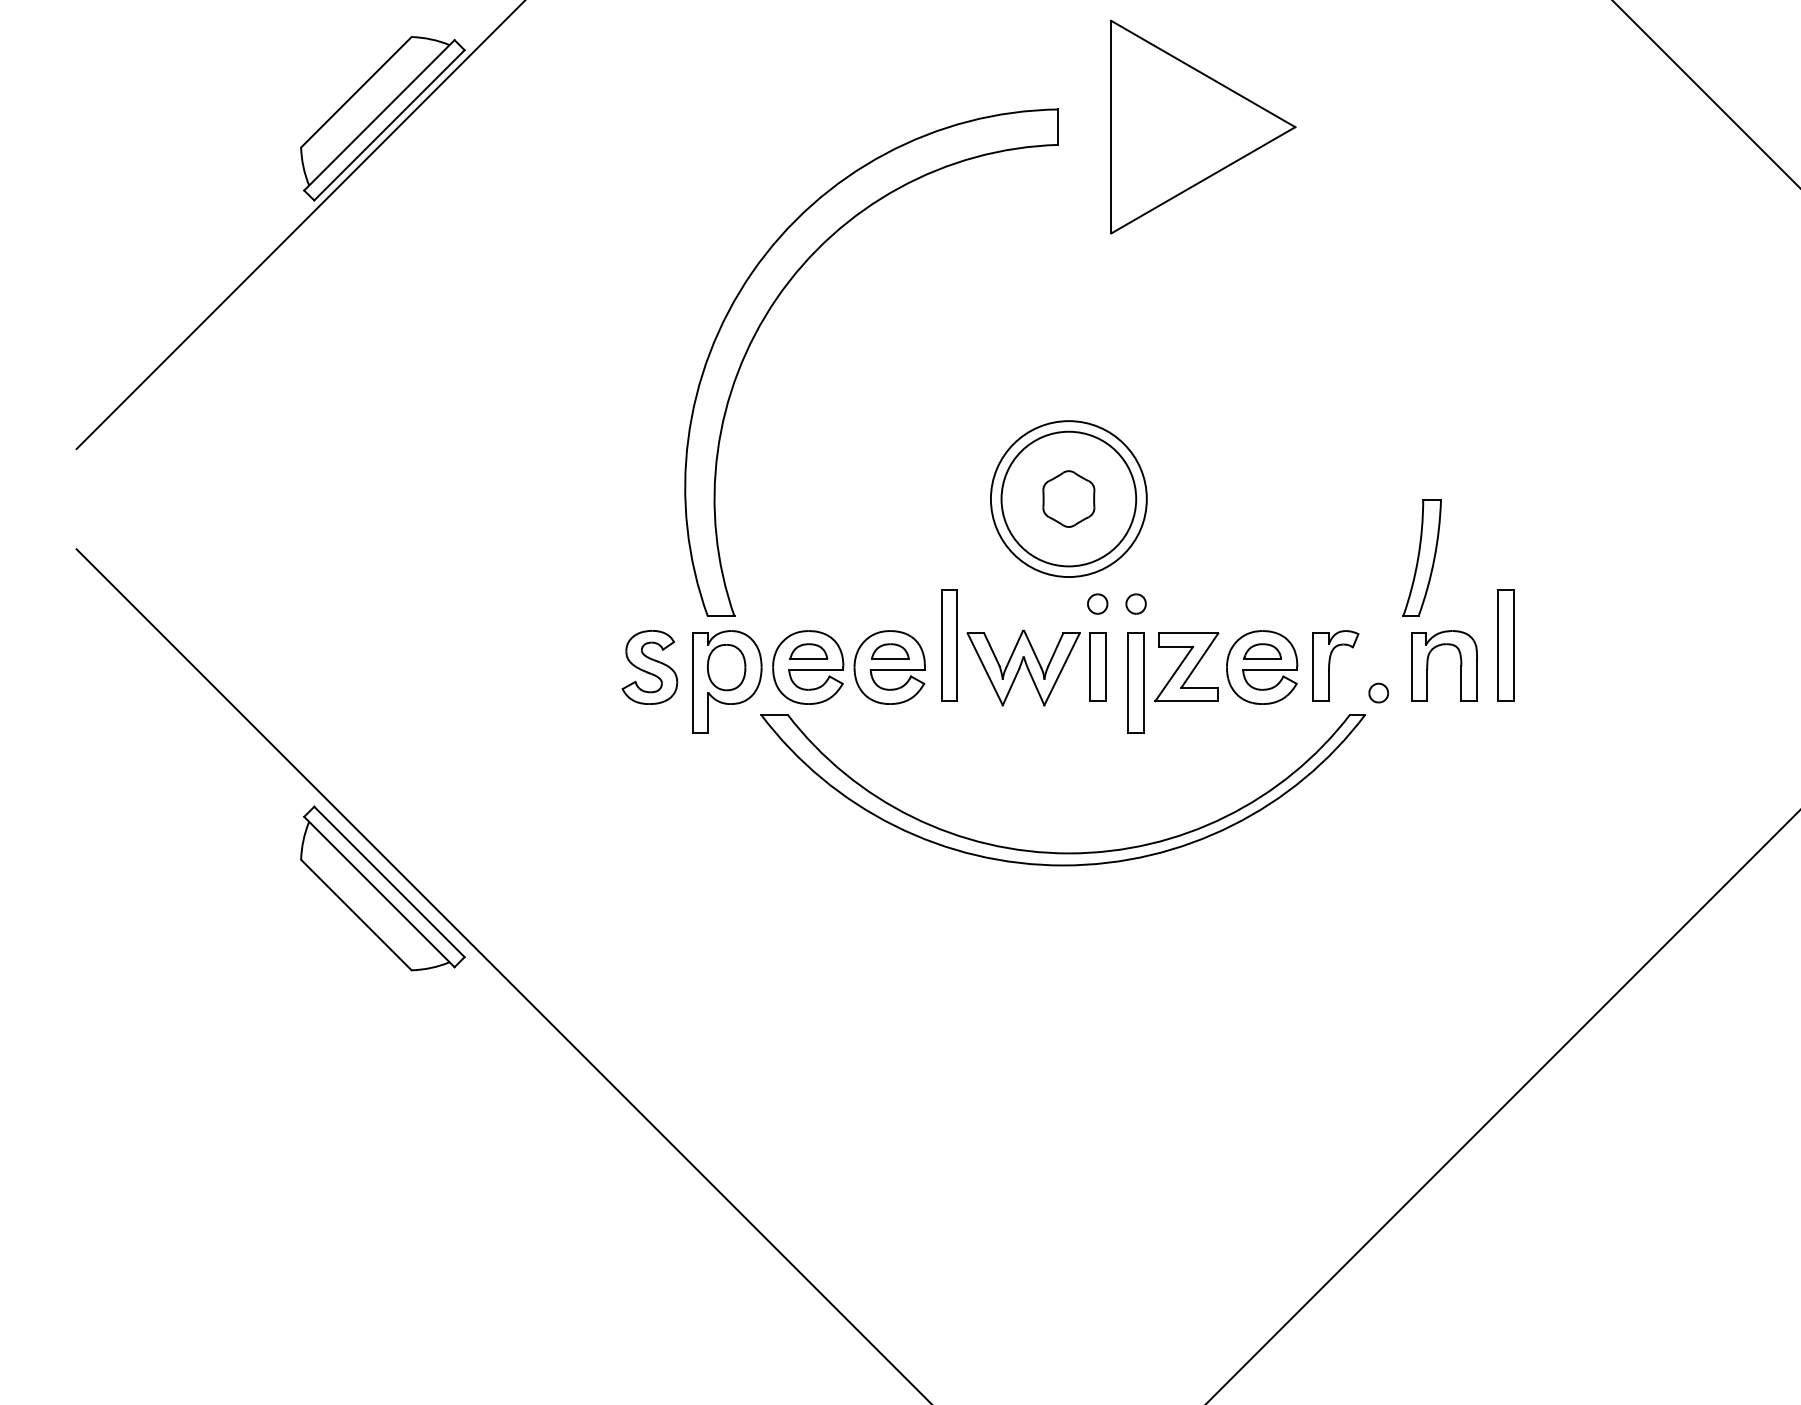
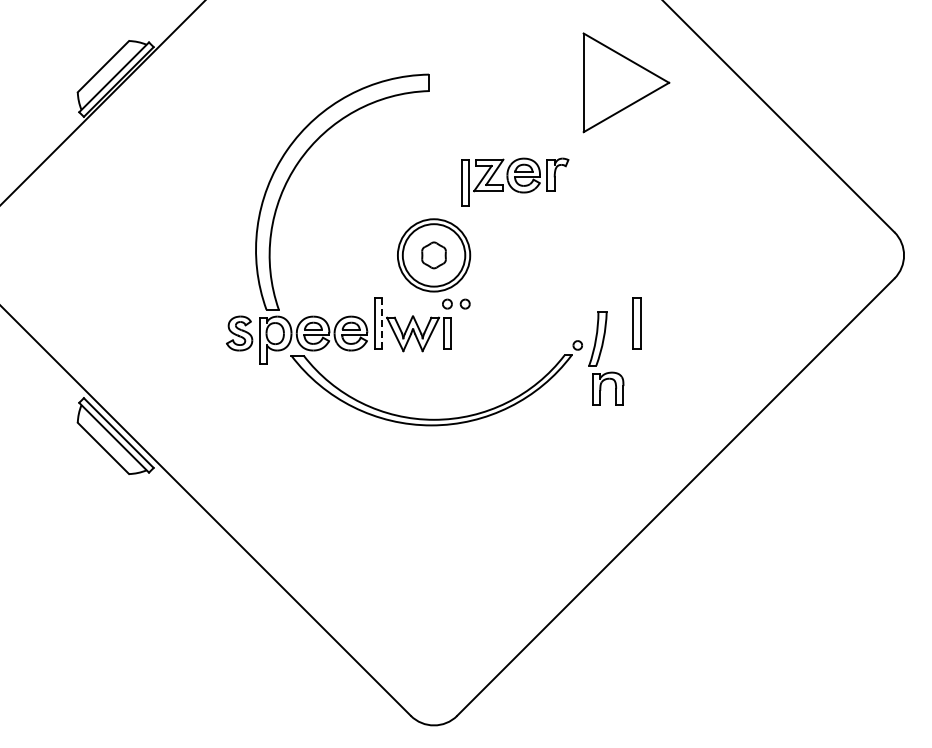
part: (1203, 126) -> (626, 82), moved
part: (1427, 596) -> (600, 356), moved
line: (957, 645) -> (382, 323), solid -> dashed
part: (1244, 680) -> (515, 181), moved

